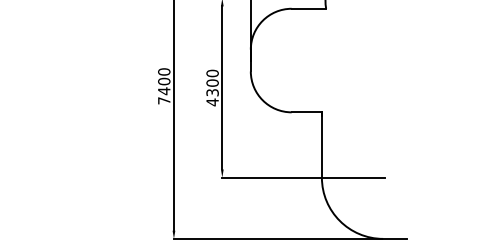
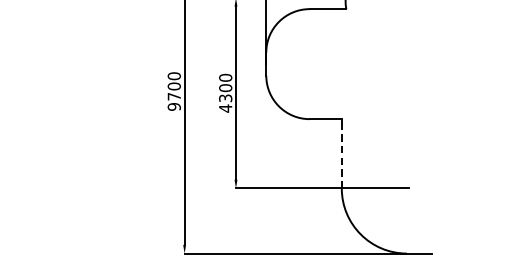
text: (164, 95) -> (174, 101), 7400 -> 9700
line: (321, 144) -> (341, 153), solid -> dashed

